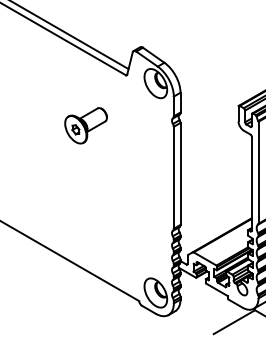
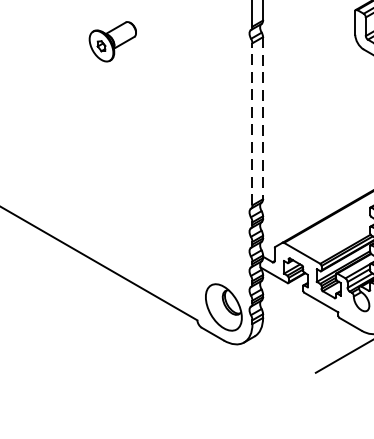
part: (85, 125) -> (112, 41), size x0.7
line: (180, 173) -> (263, 117), solid -> dashed
line: (173, 177) -> (251, 123), solid -> dashed

